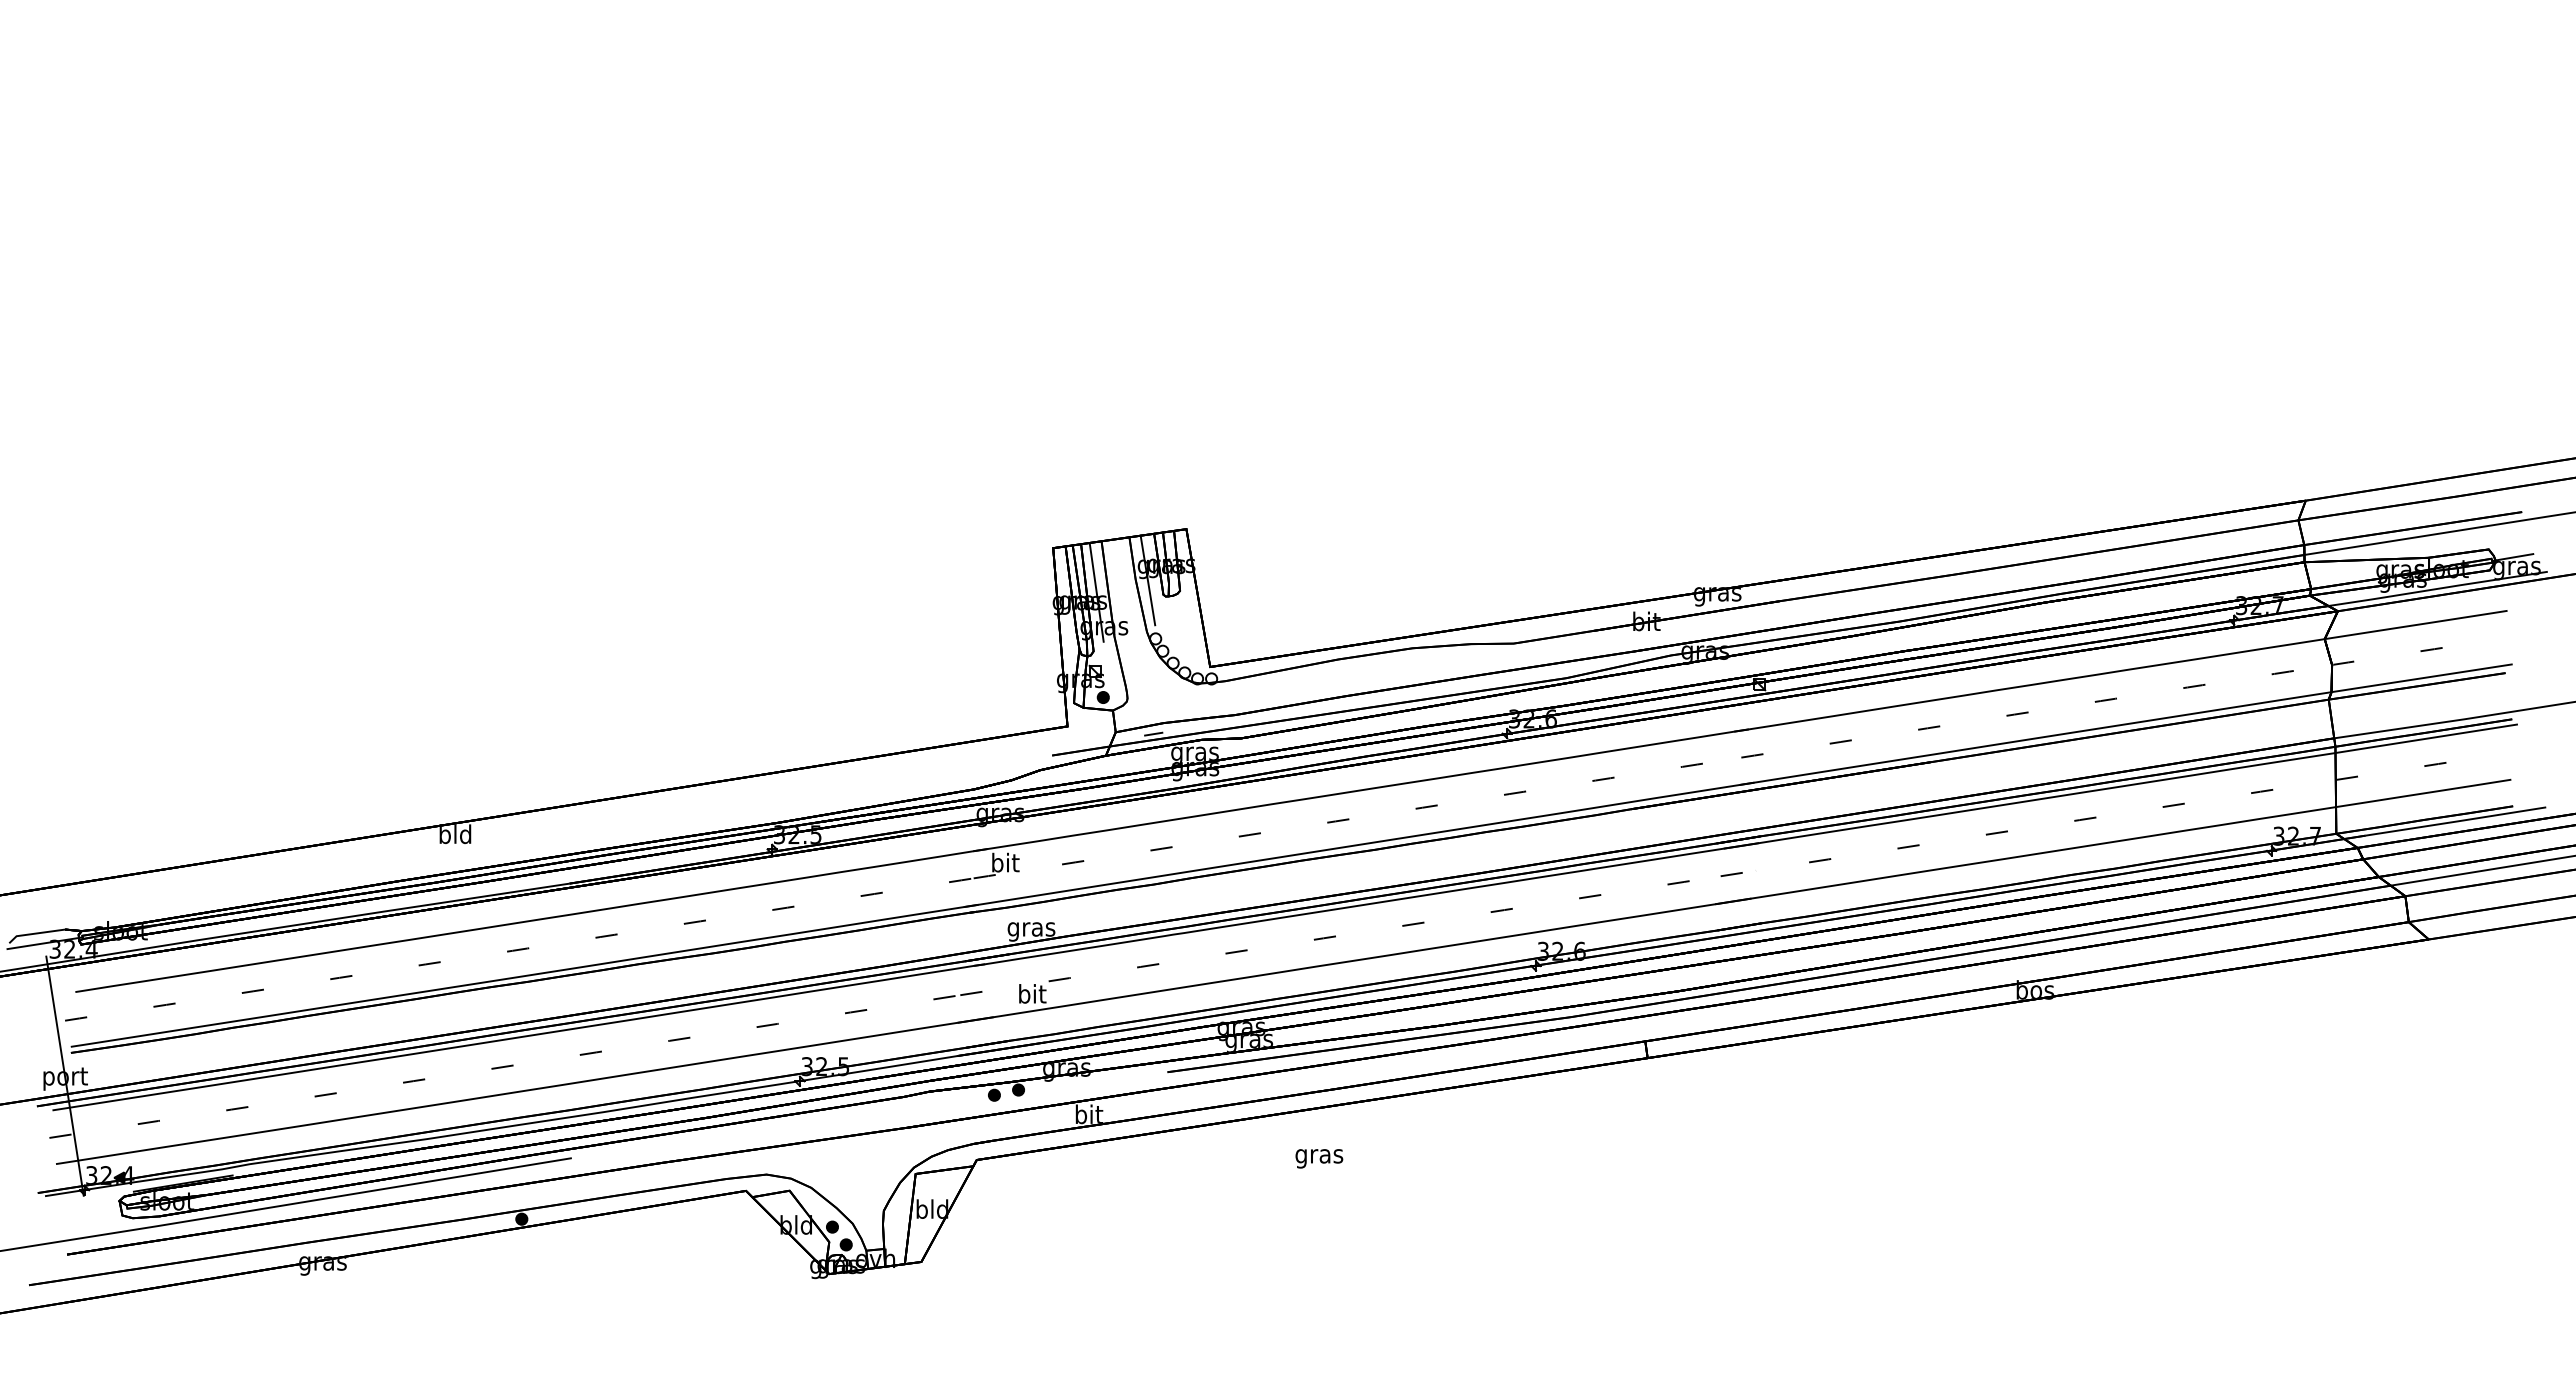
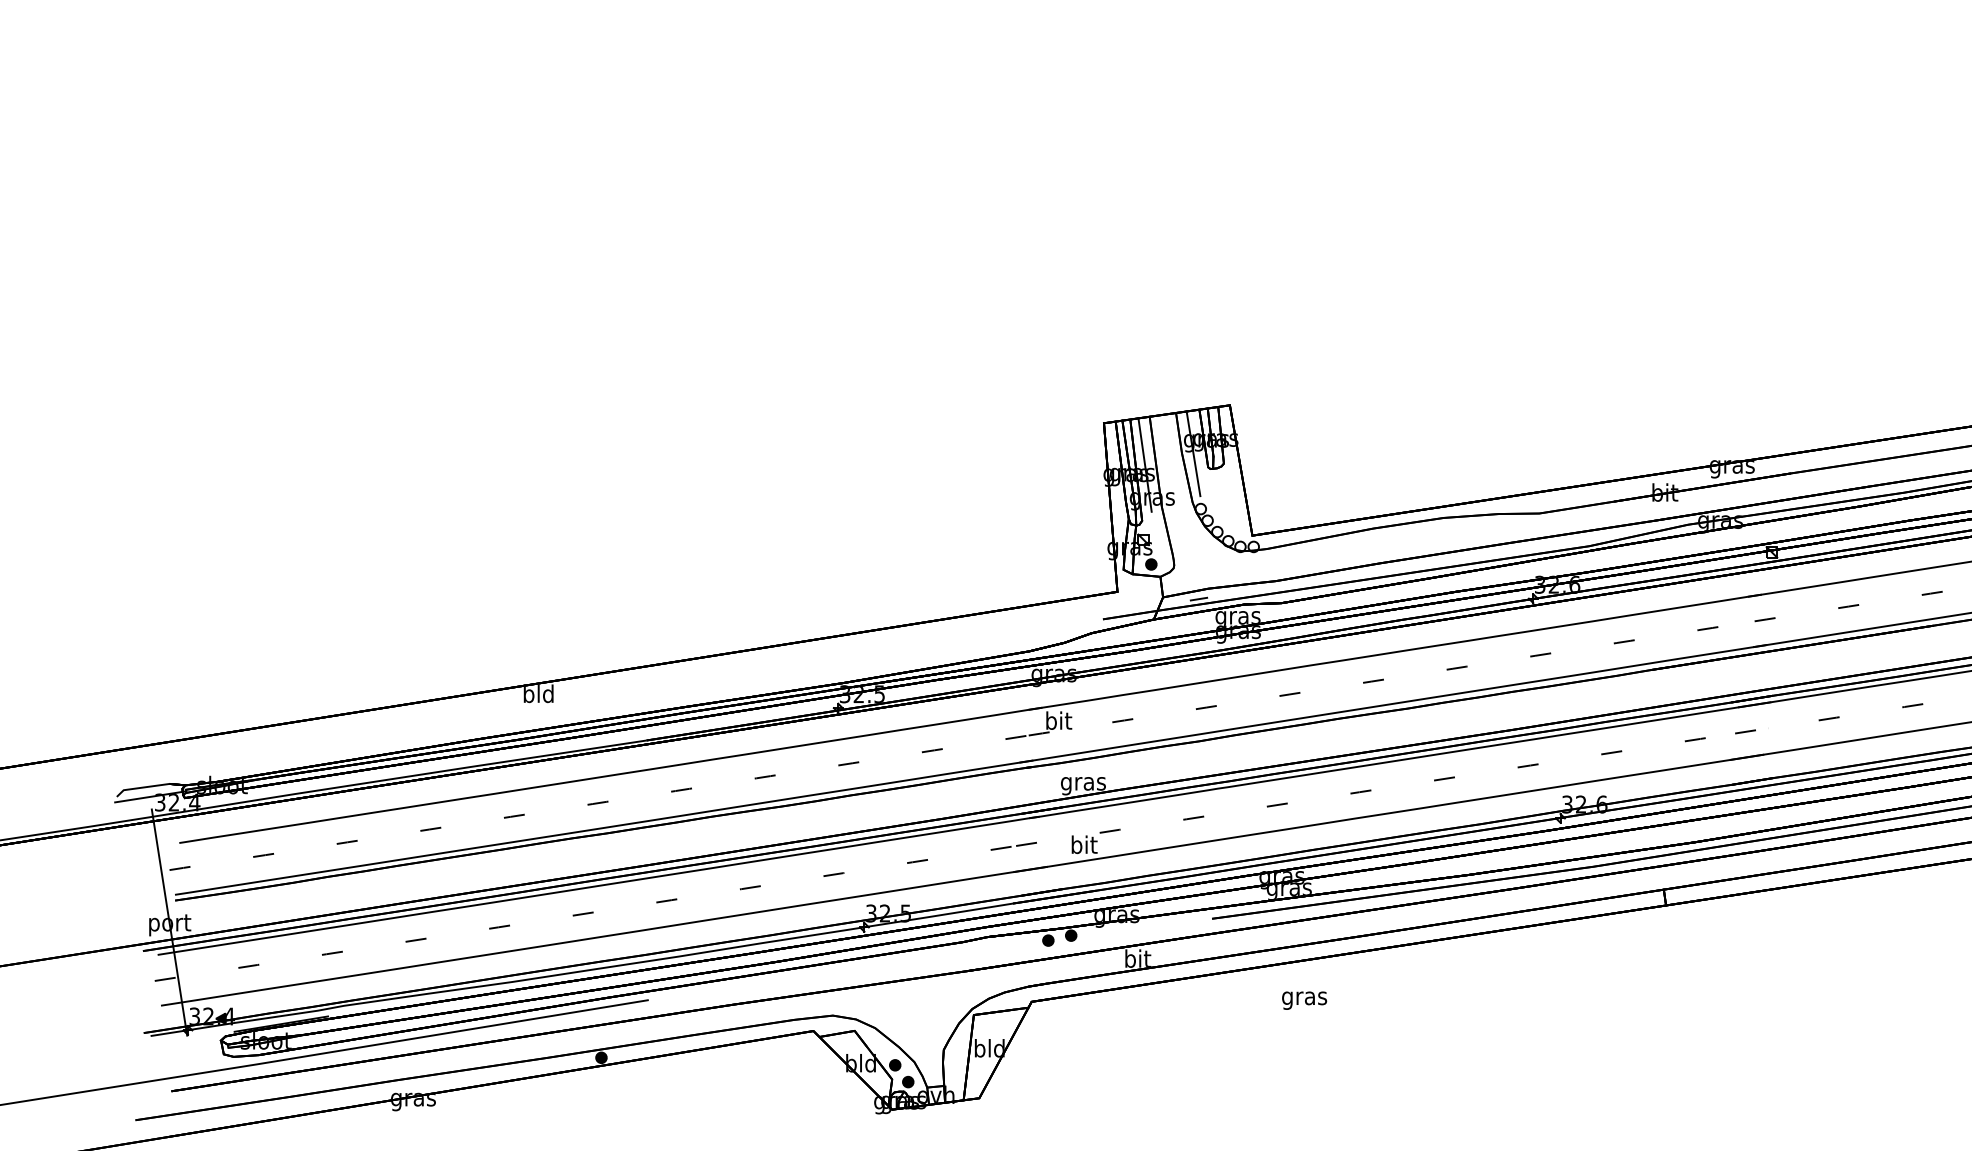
text: (1319, 1158) -> (1304, 1000), moved

